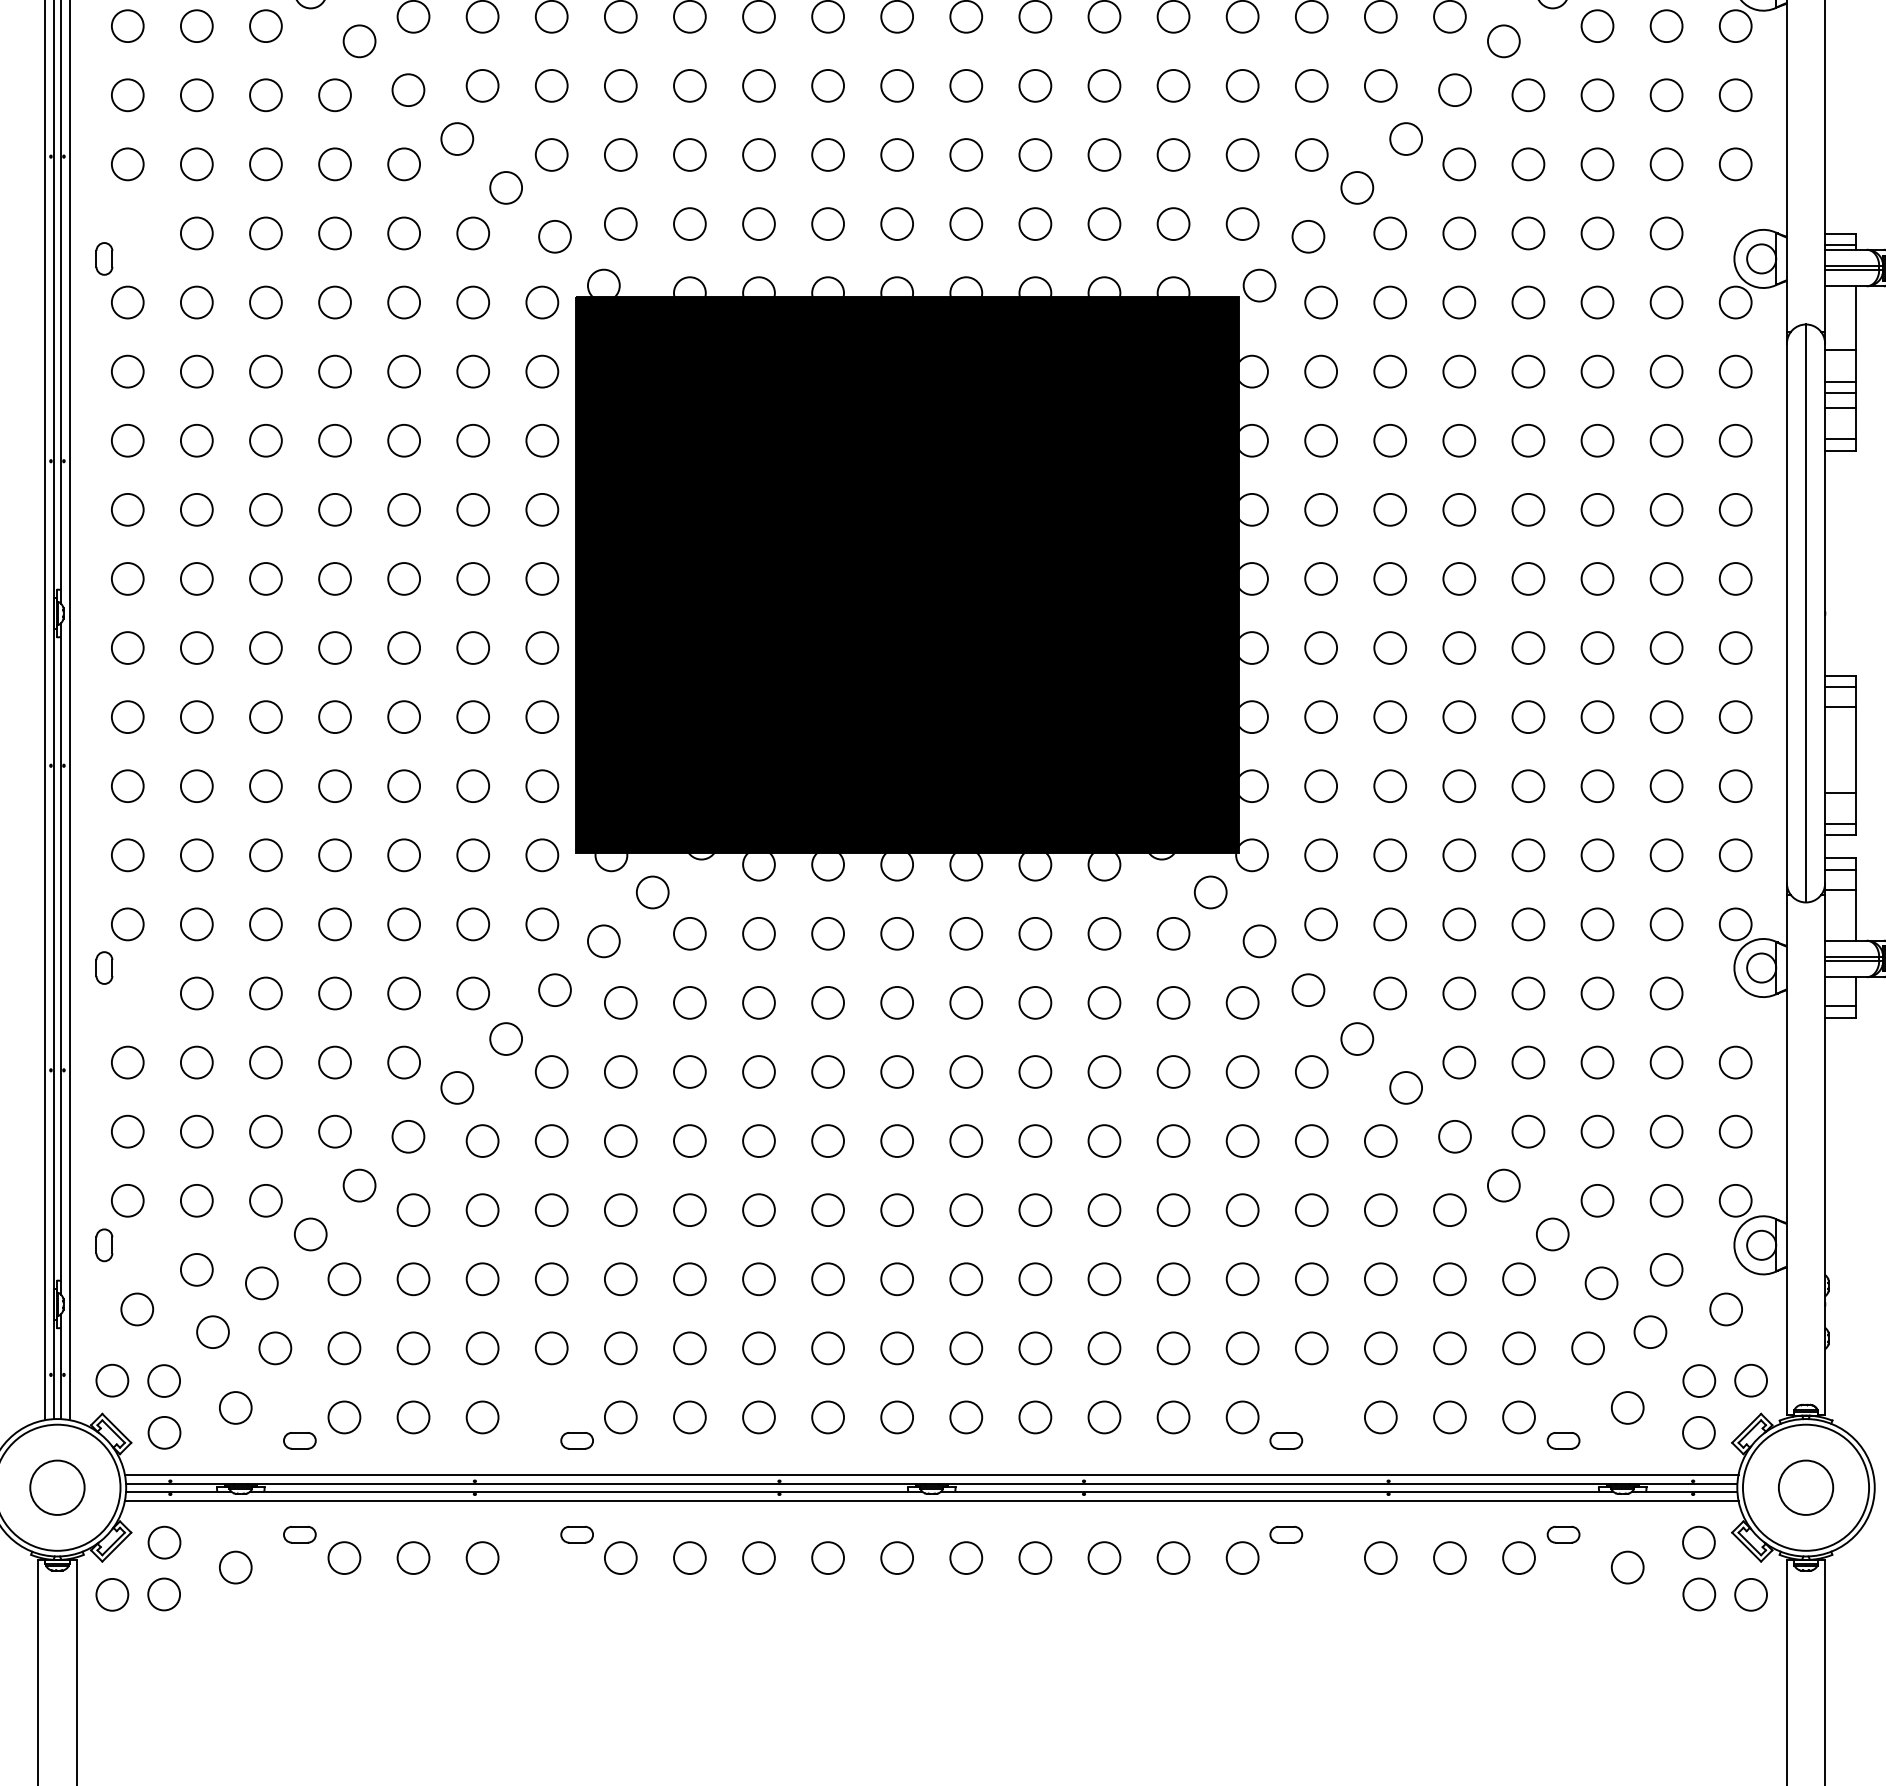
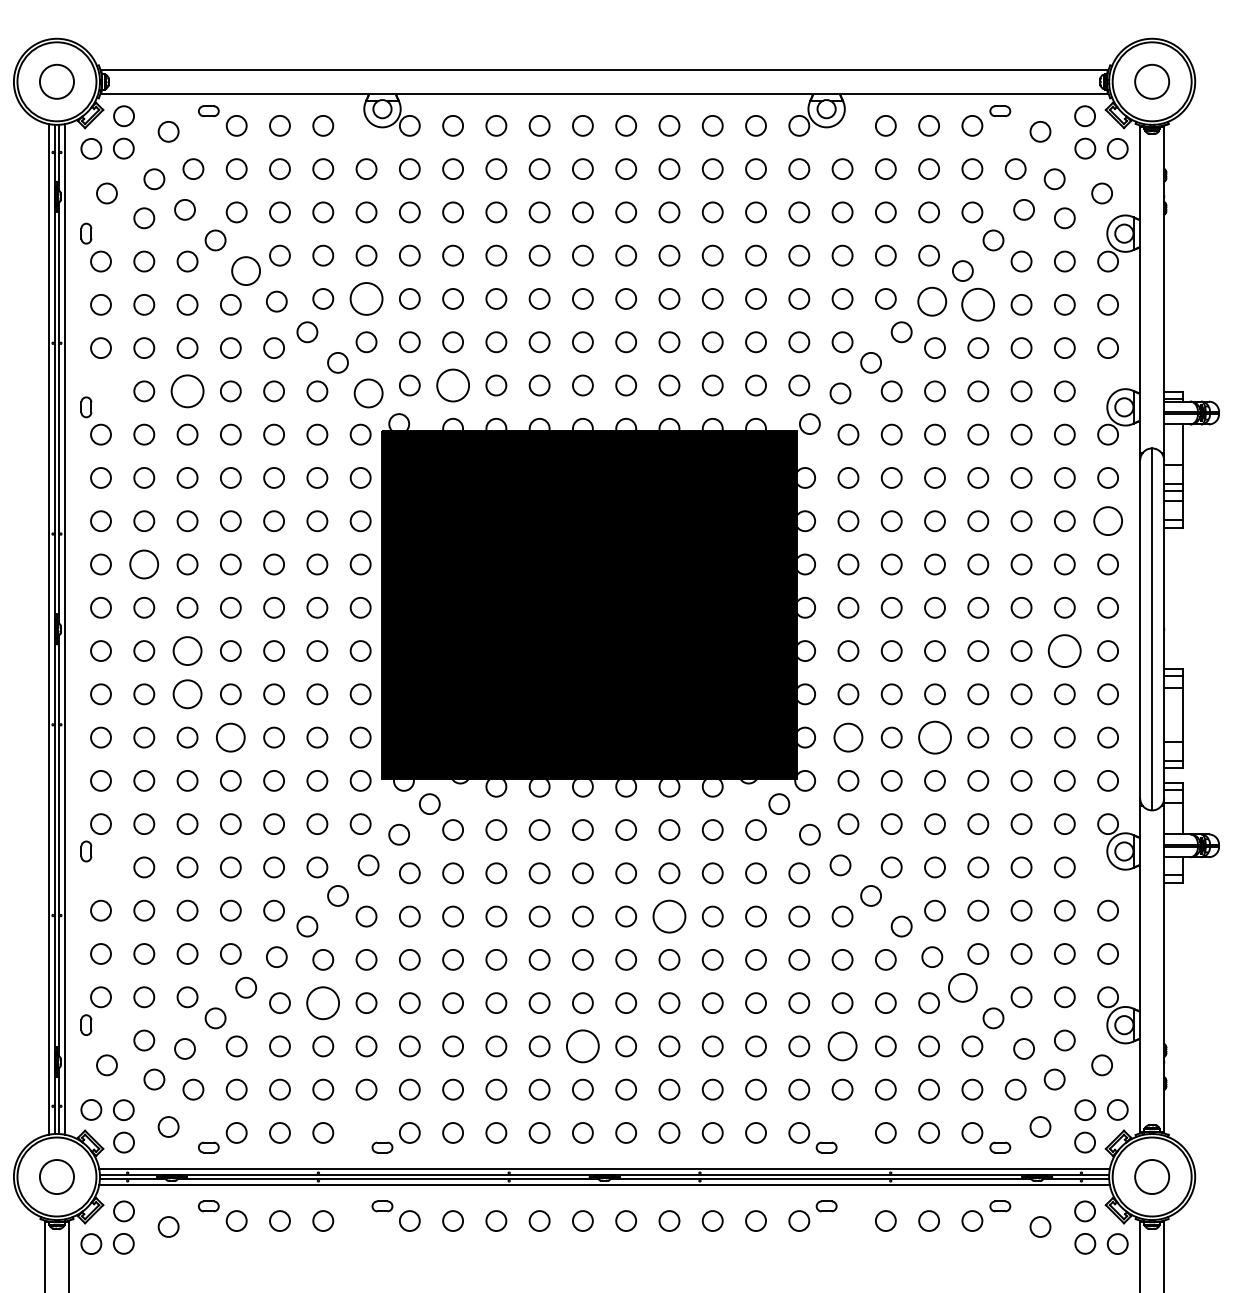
circle: (360, 40) -> (246, 270), size x1.4
circle: (551, 85) -> (366, 298), size x1.6
circle: (1455, 89) -> (932, 301), size x1.4
circle: (1528, 94) -> (978, 304), size x1.6
circle: (688, 224) -> (452, 385), size x1.6
circle: (265, 233) -> (187, 391), size x1.6
circle: (554, 236) -> (368, 393), size x1.4
circle: (1734, 441) -> (1107, 521), size x1.4
circle: (197, 509) -> (144, 564), size x1.4
circle: (265, 647) -> (187, 650), size x1.4
circle: (1666, 647) -> (1064, 650), size x1.6
circle: (265, 717) -> (187, 694), size x1.4
circle: (334, 786) -> (230, 737), size x1.4
circle: (1321, 786) -> (848, 737), size x1.4
circle: (1458, 786) -> (934, 737), size x1.6
circle: (1035, 1071) -> (669, 916), size x1.6
circle: (1503, 1185) -> (962, 987), size x1.4
circle: (482, 1209) -> (323, 1002), size x1.6
circle: (896, 1279) -> (582, 1046), size x1.6
circle: (1311, 1279) -> (842, 1046), size x1.4

